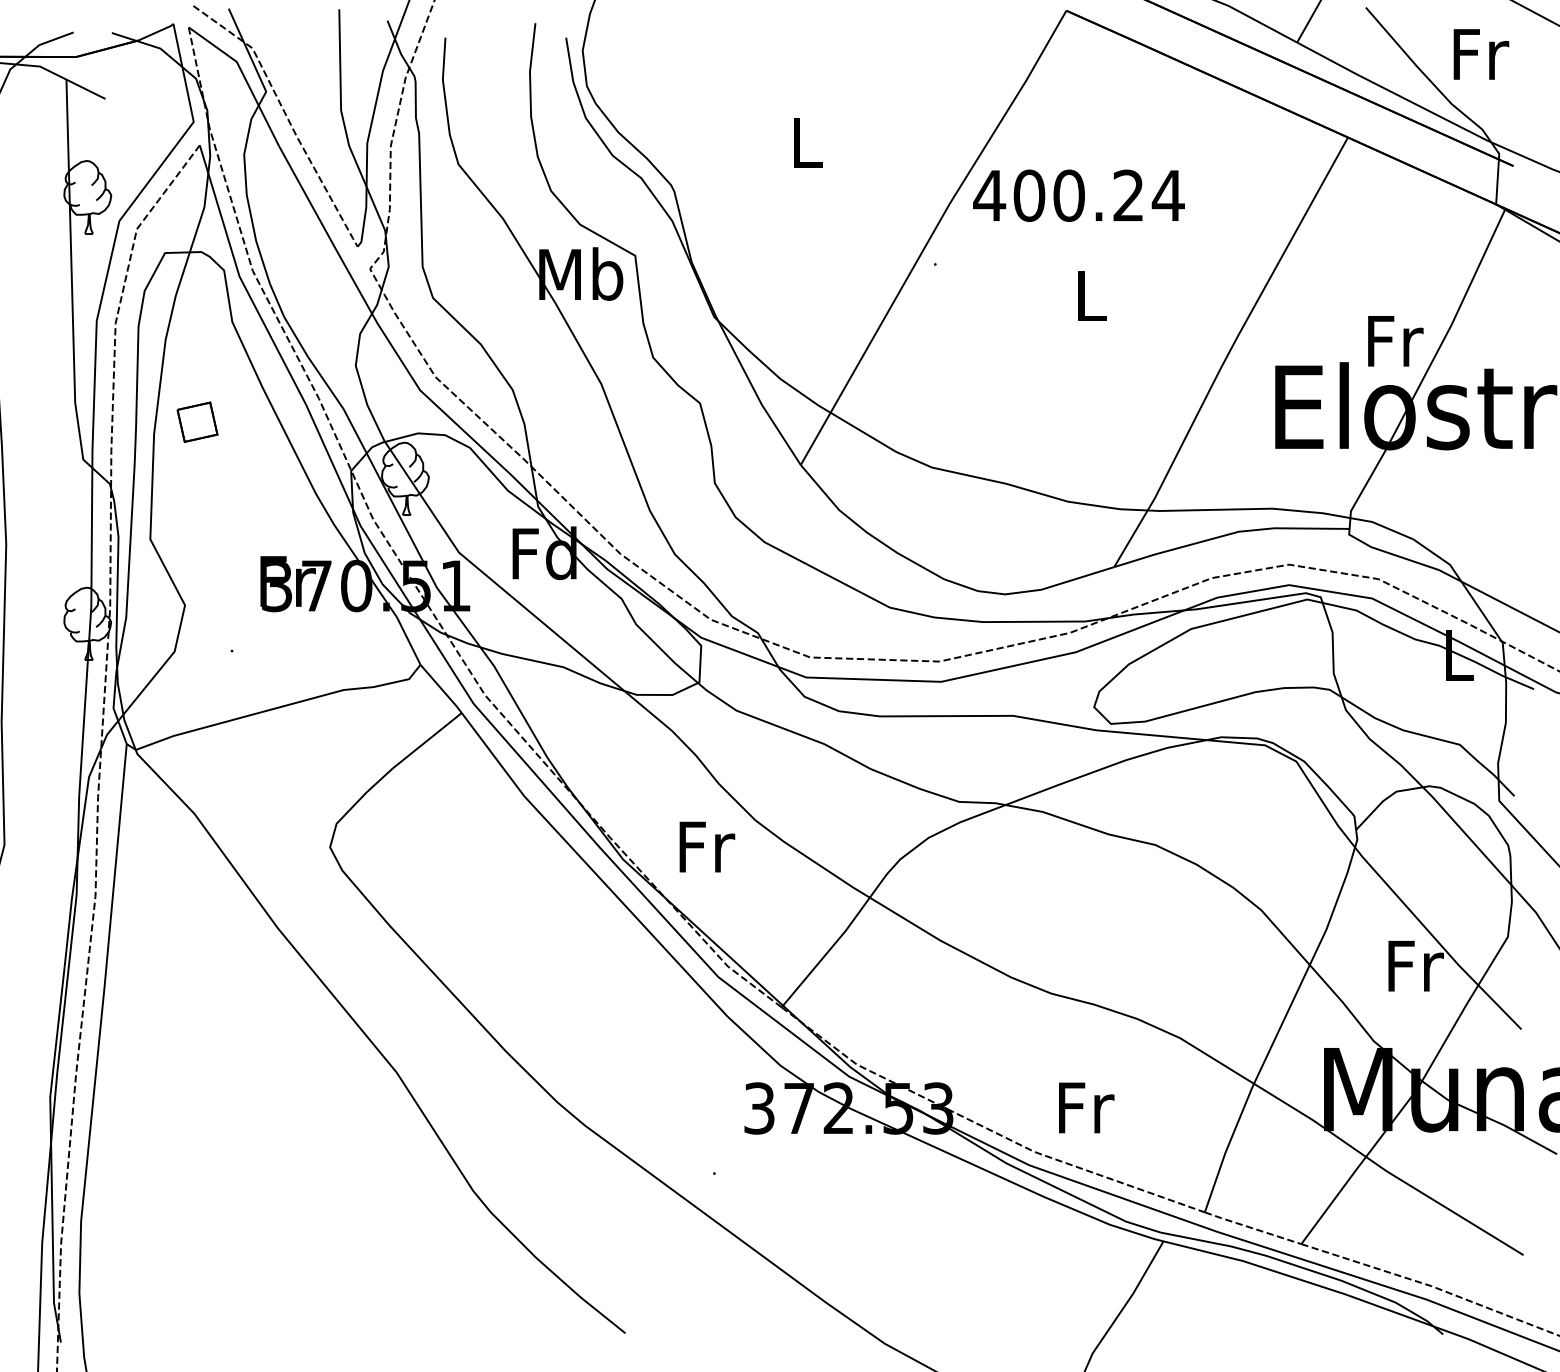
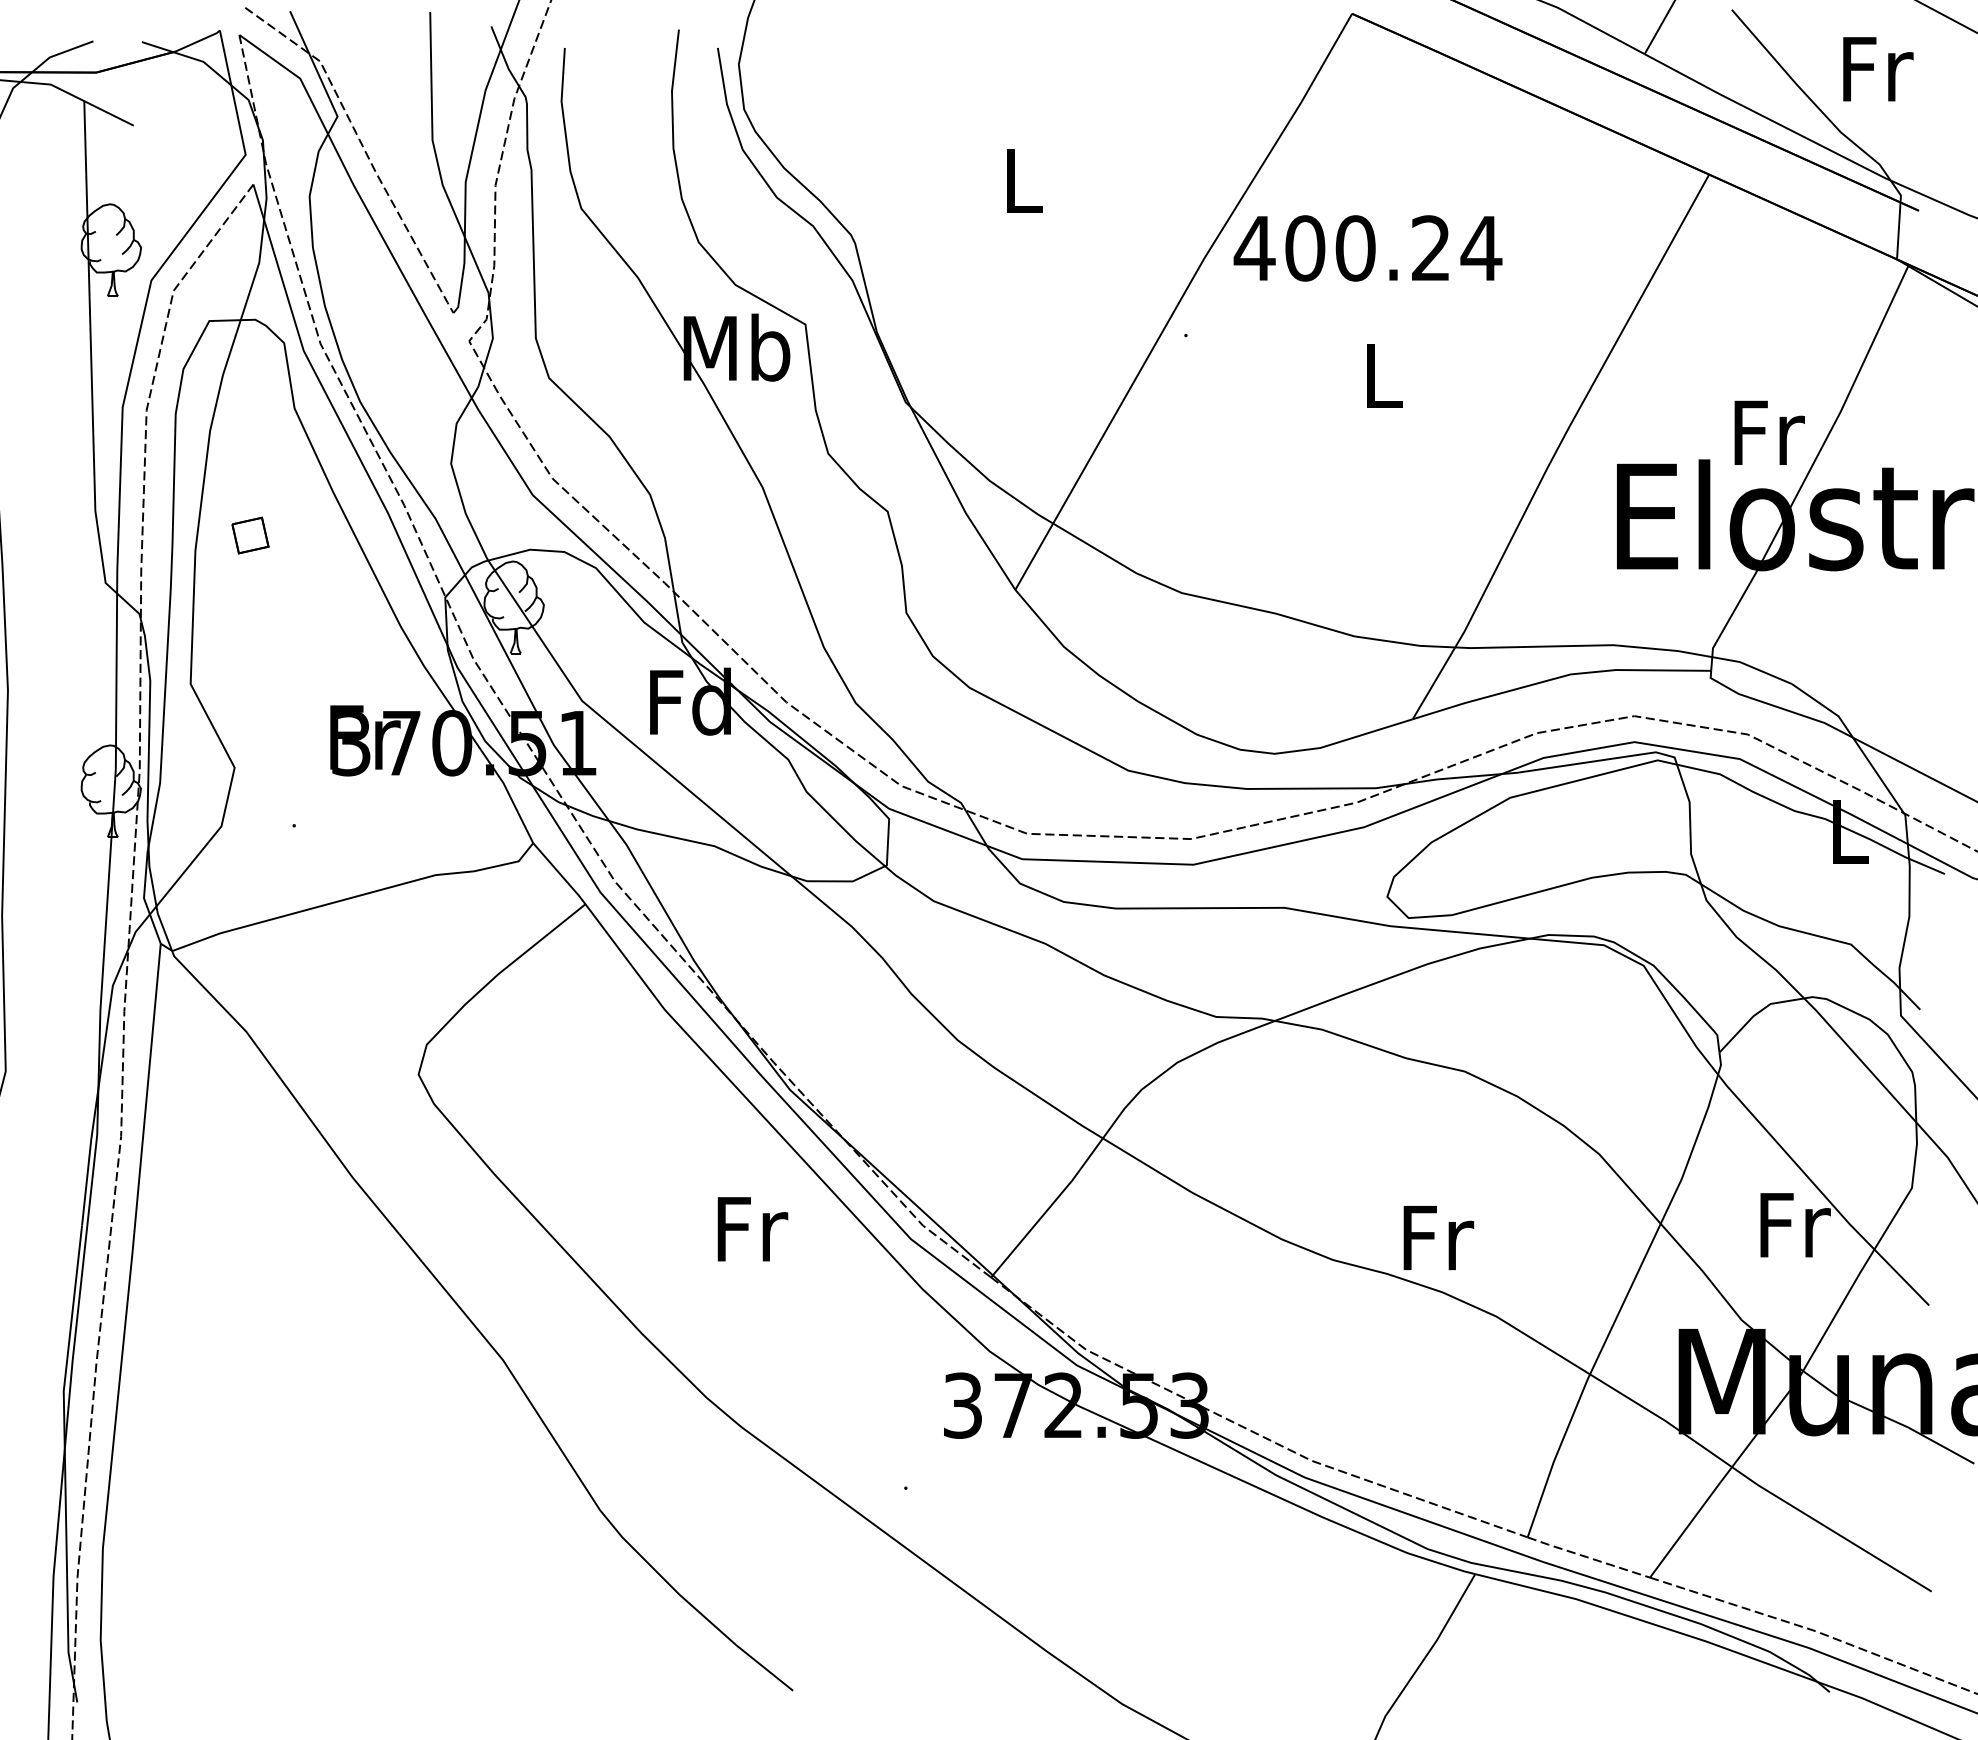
part: (197, 422) -> (250, 535), size x0.71
text: (707, 847) -> (752, 1229), moved
text: (1086, 1107) -> (1438, 1237), moved

